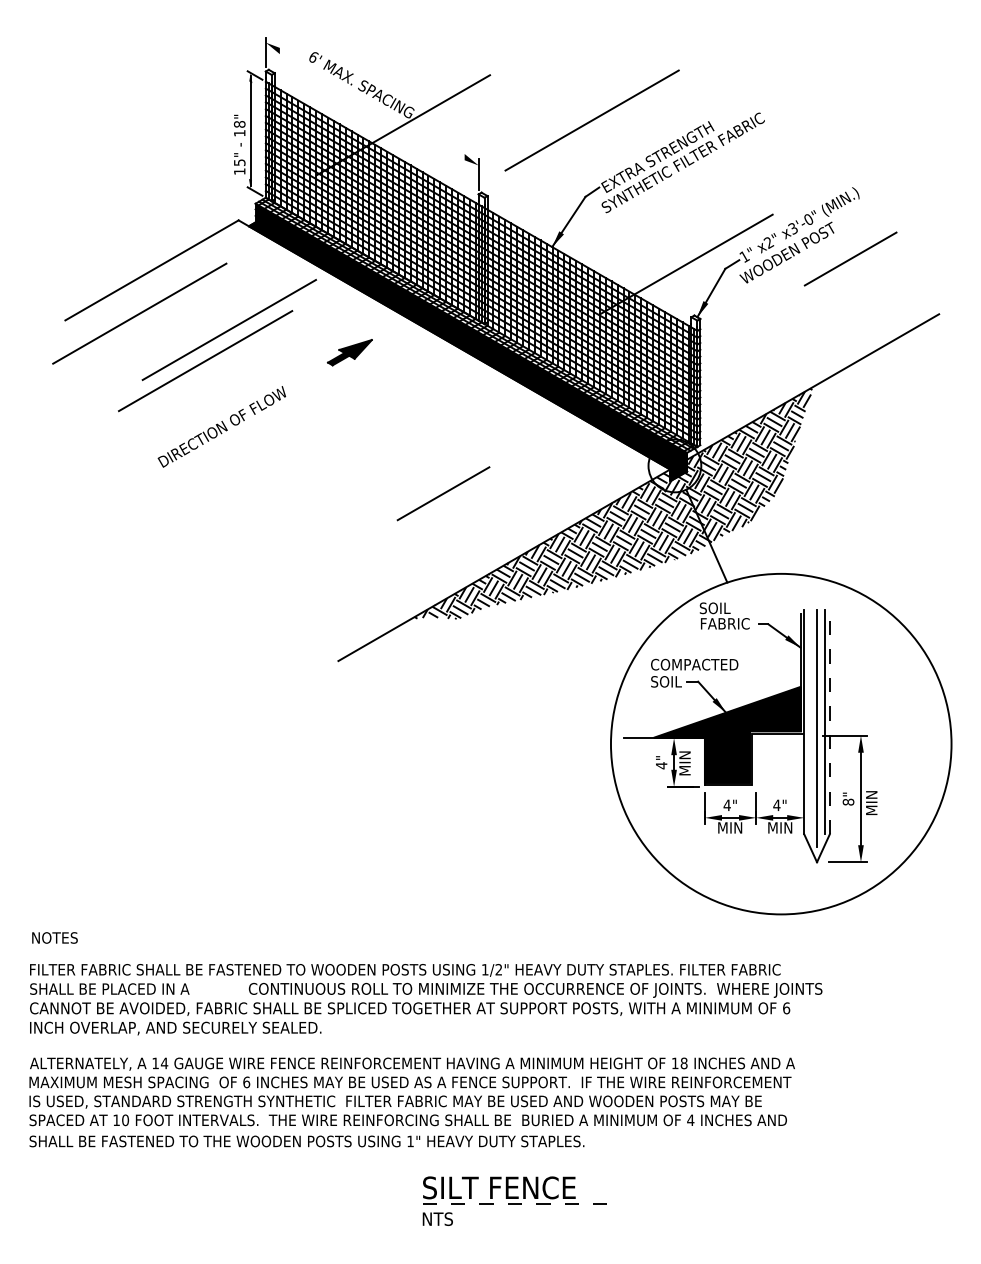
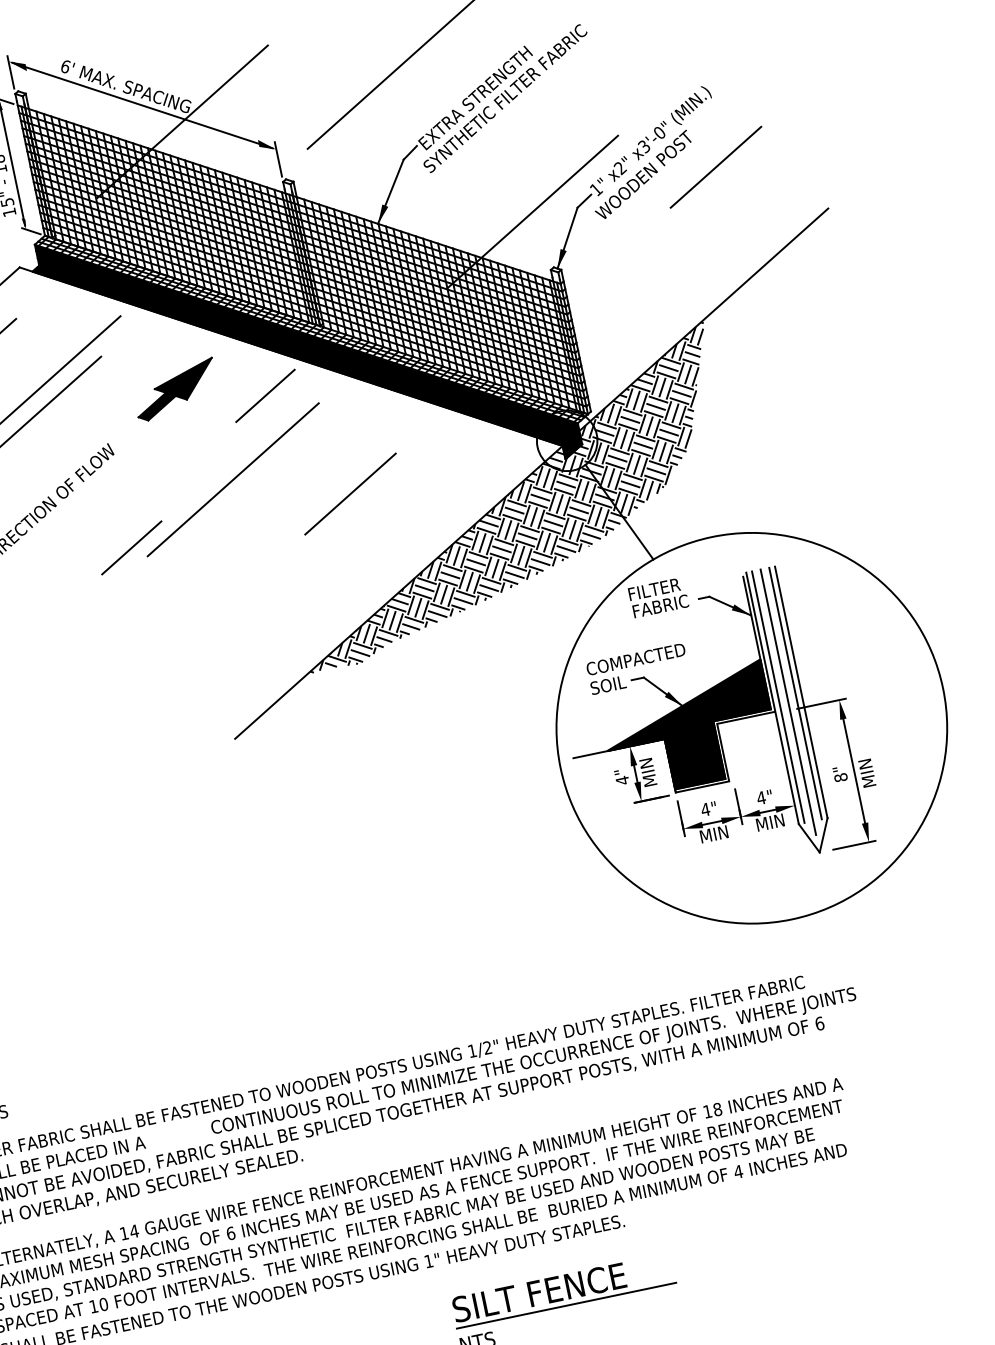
line: (371, 103) -> (141, 105), added
part: (349, 352) -> (175, 389), size x1.67
line: (425, 373) -> (265, 395), added
line: (382, 439) -> (232, 479), added
line: (284, 479) -> (131, 547), added
line: (443, 493) -> (350, 493), moved
text: (722, 608) -> (654, 589), SOIL -> FILTER
line: (809, 722) -> (778, 697), added
line: (829, 722) -> (800, 692), dashed -> solid
line: (520, 1203) -> (566, 1305), dashed -> solid

